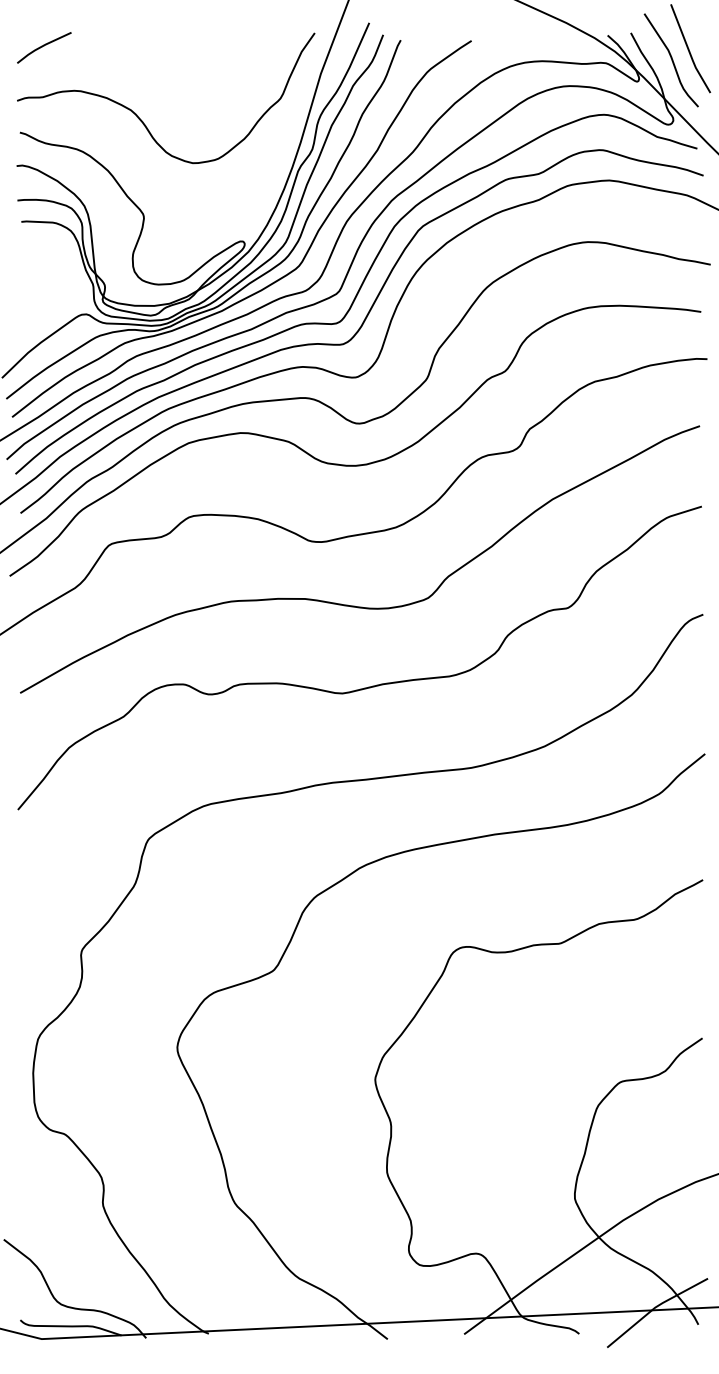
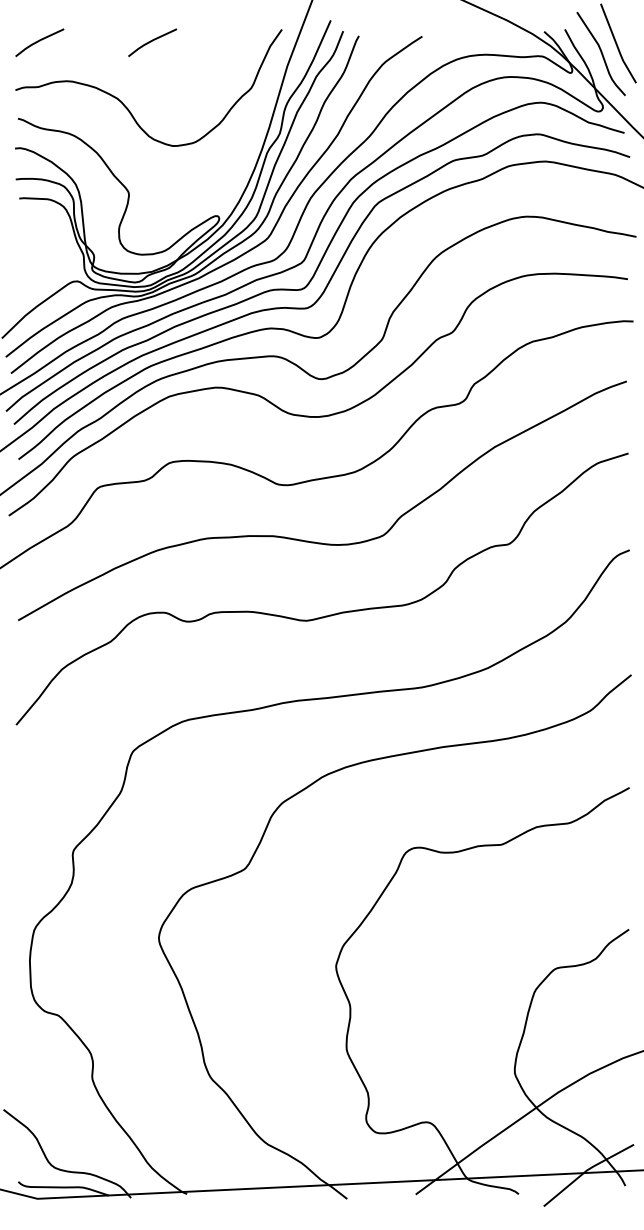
line: (170, 46) -> (152, 41), added

